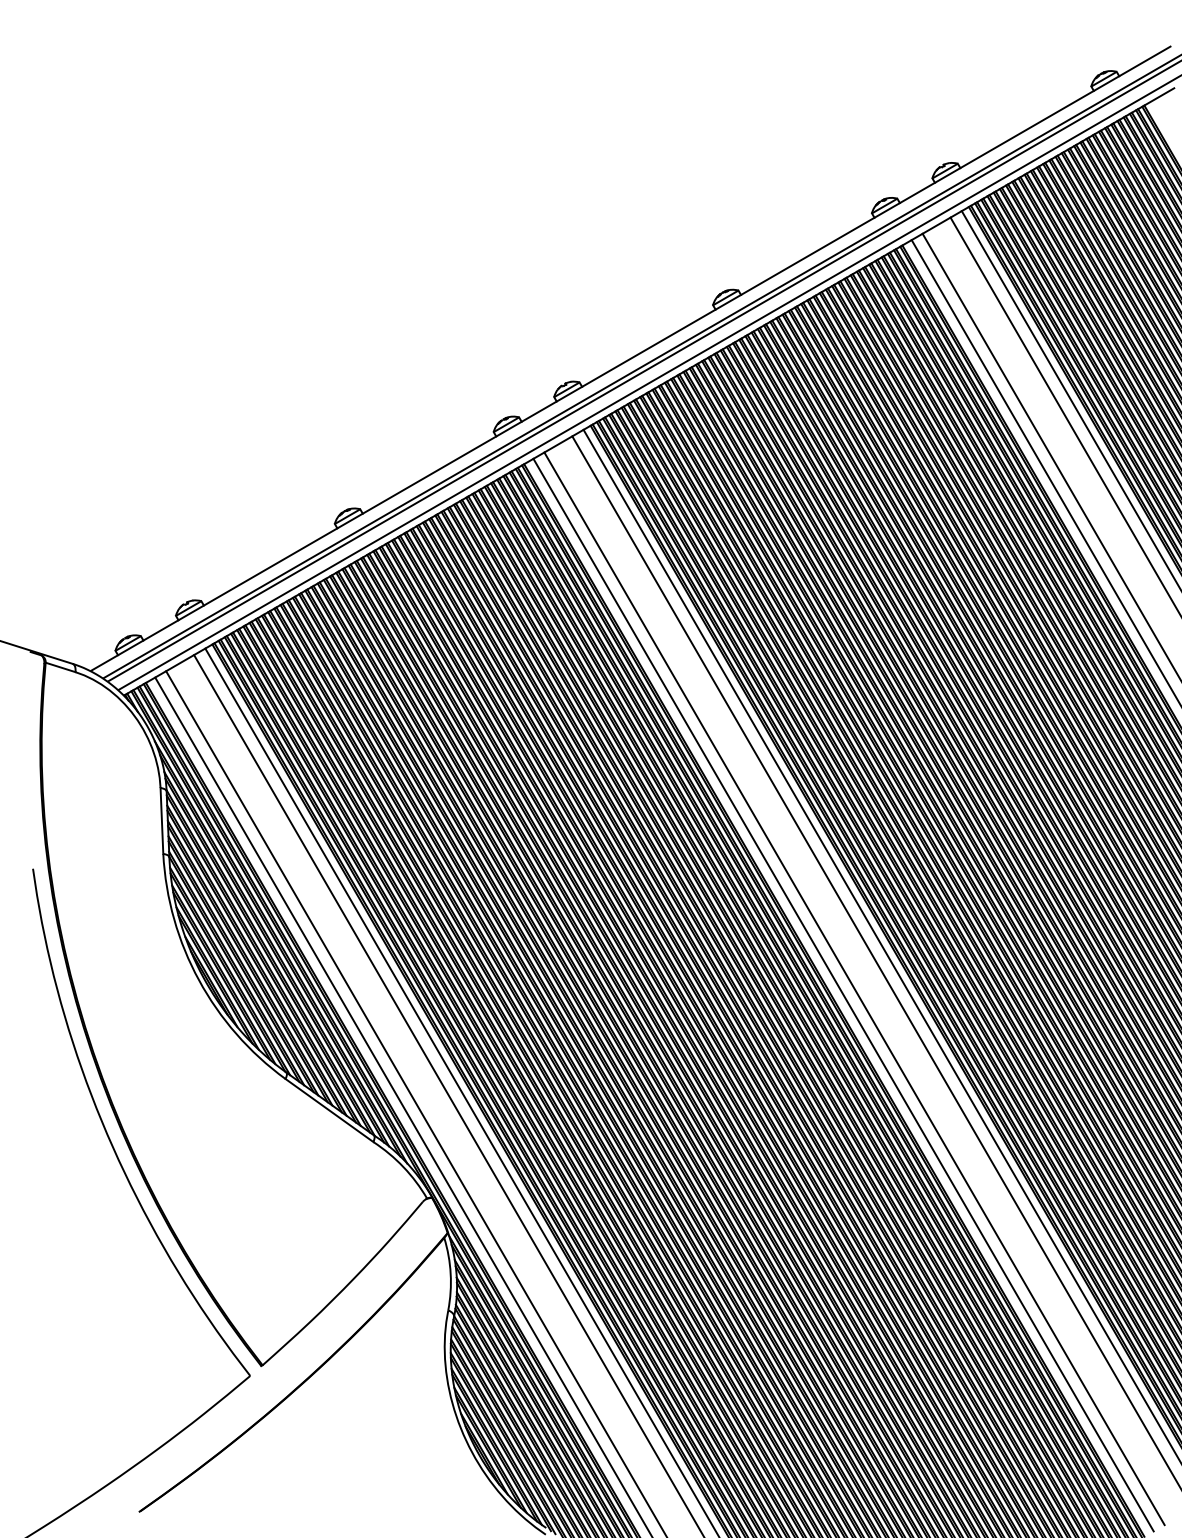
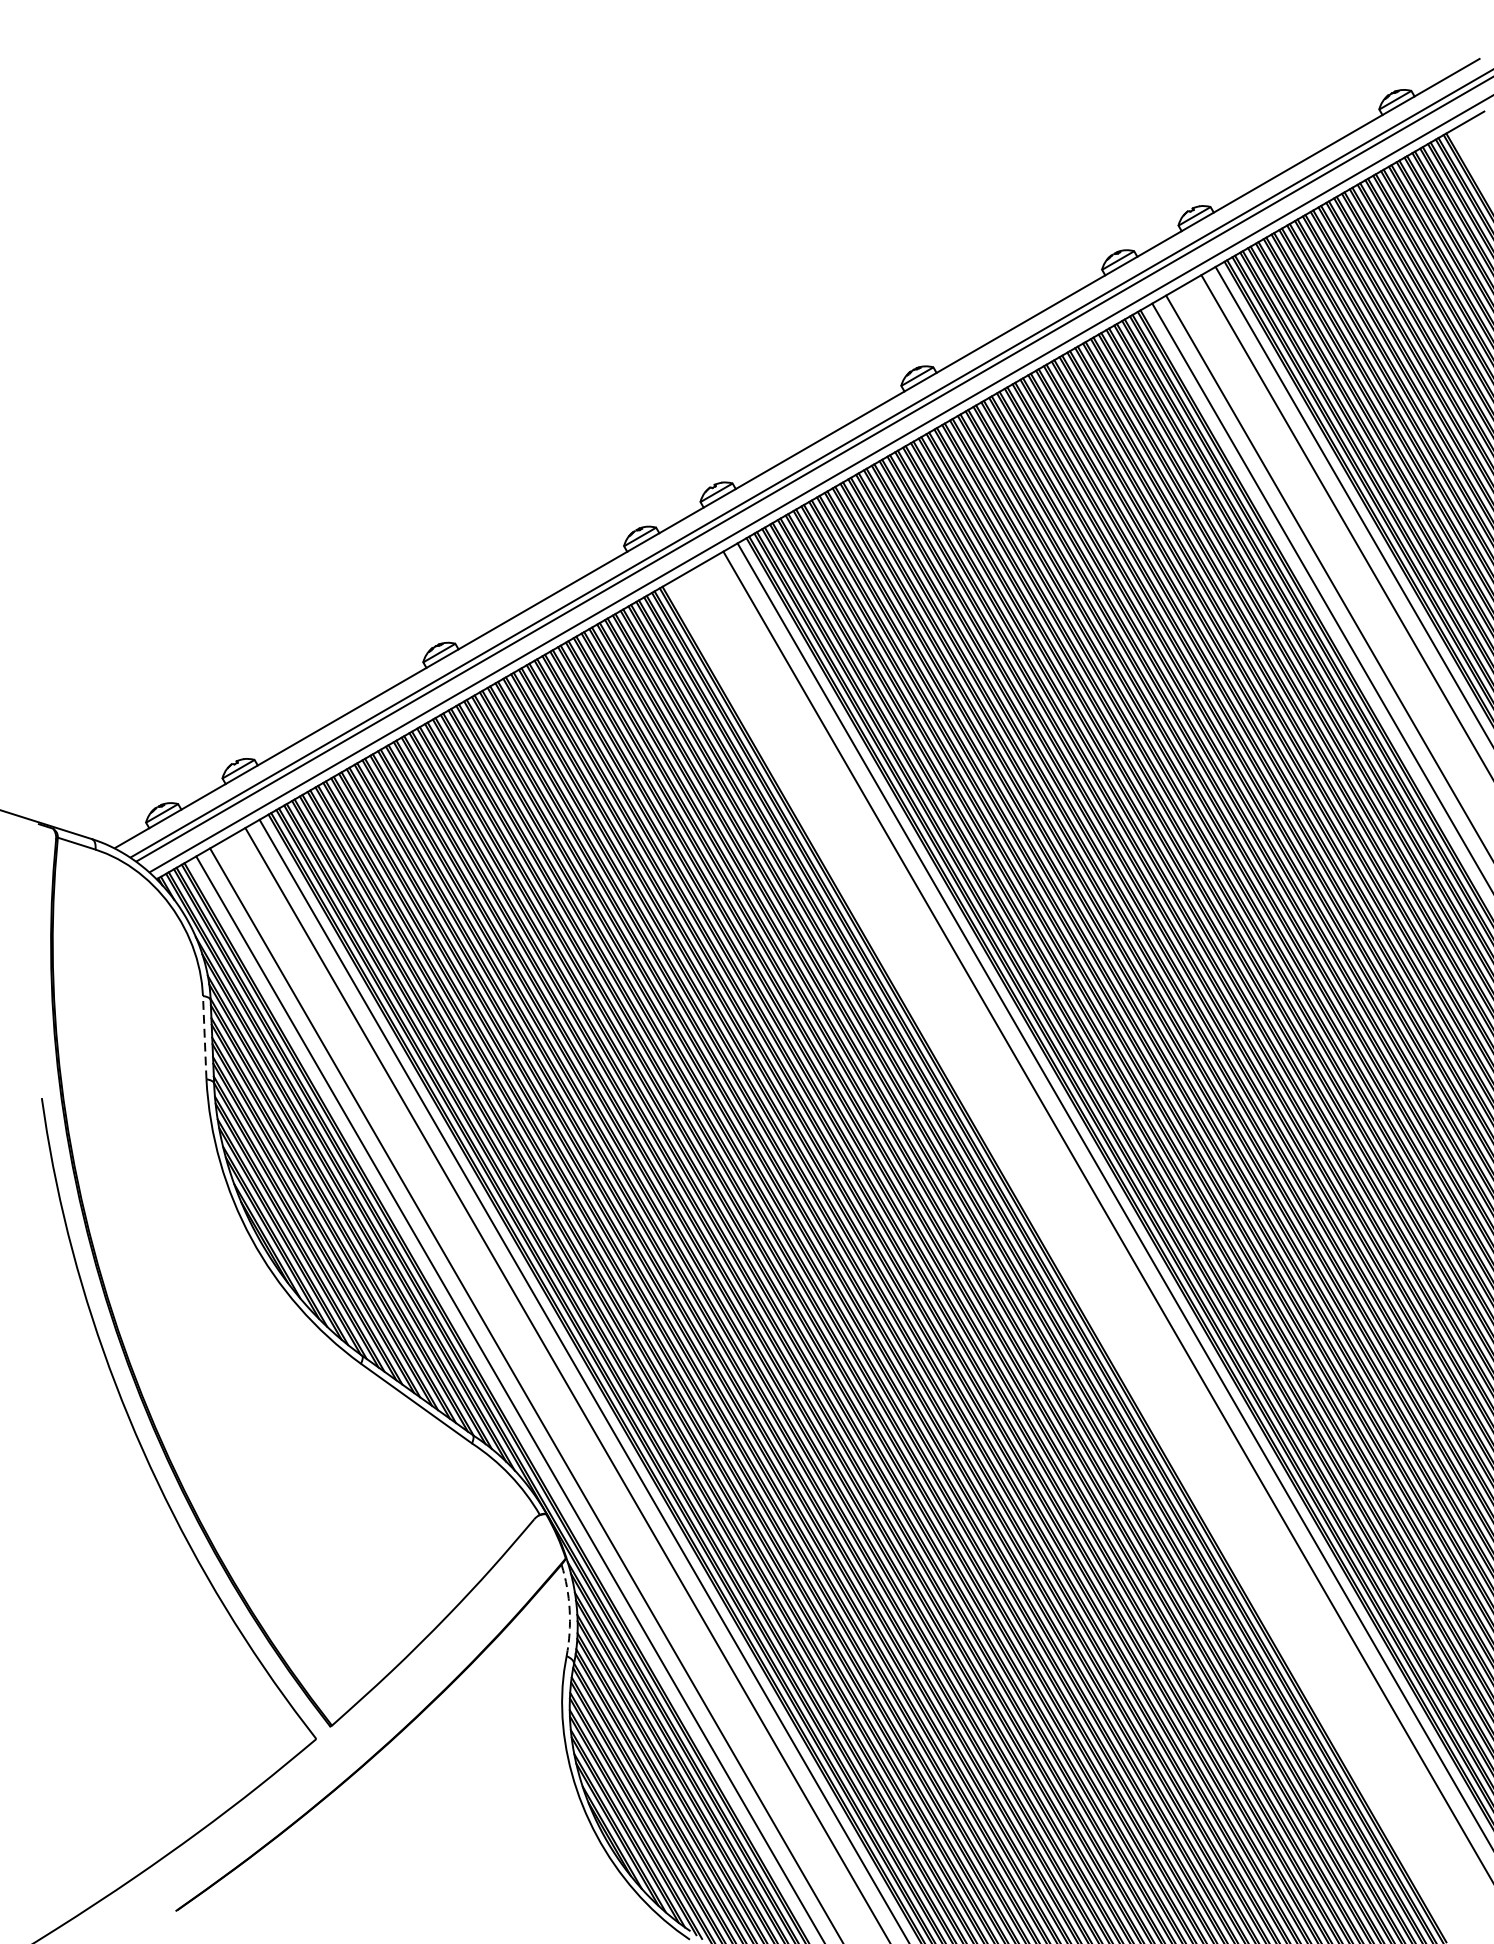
line: (161, 820) -> (204, 1037), solid -> dashed
line: (854, 988) -> (1080, 1249), removed
line: (843, 994) -> (1066, 1256), removed
arc: (450, 1273) -> (569, 1609), solid -> dashed

